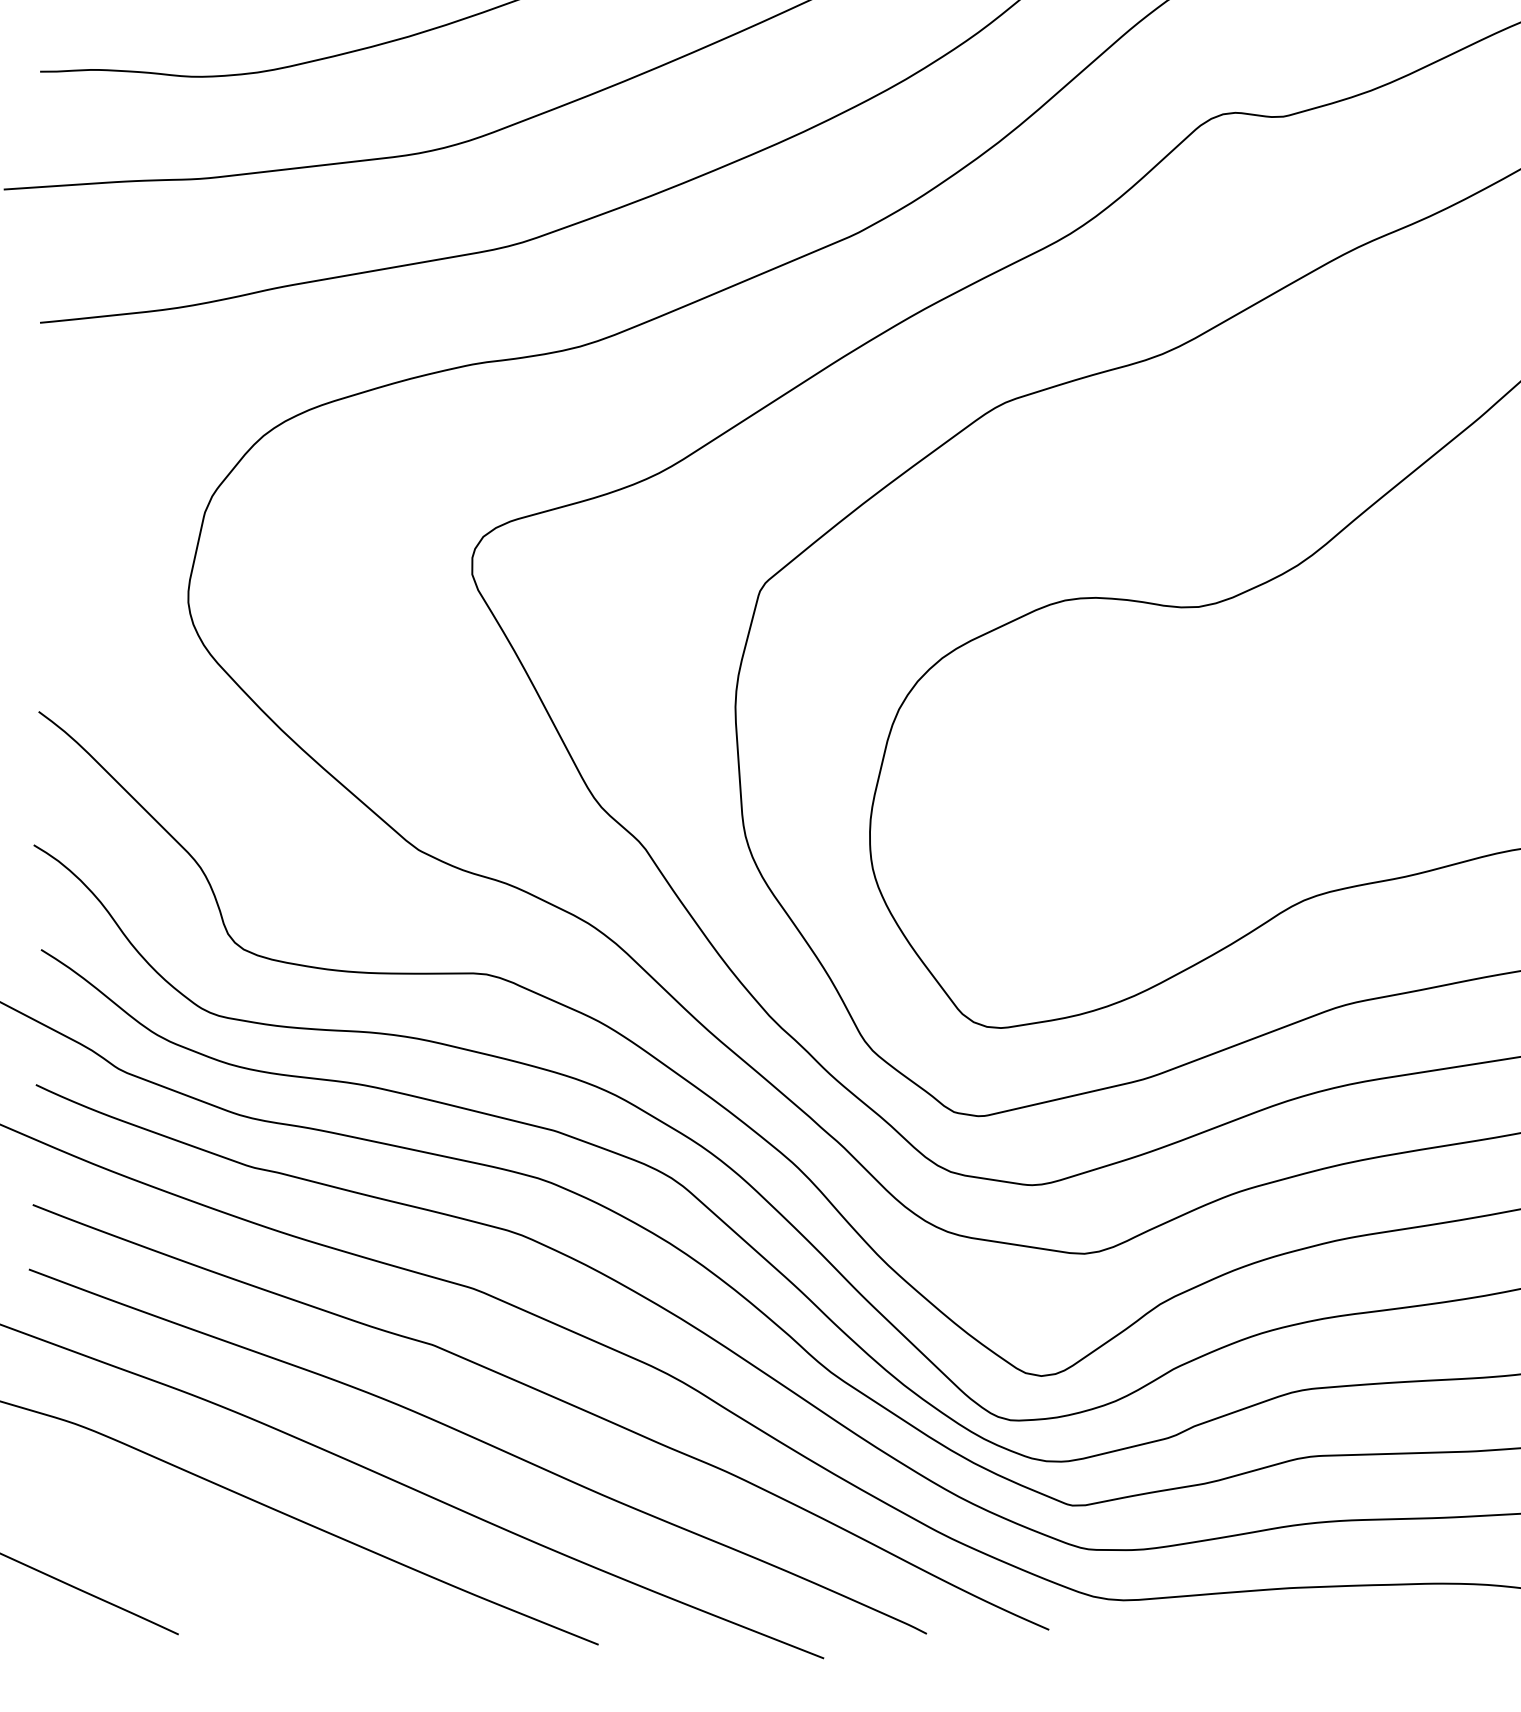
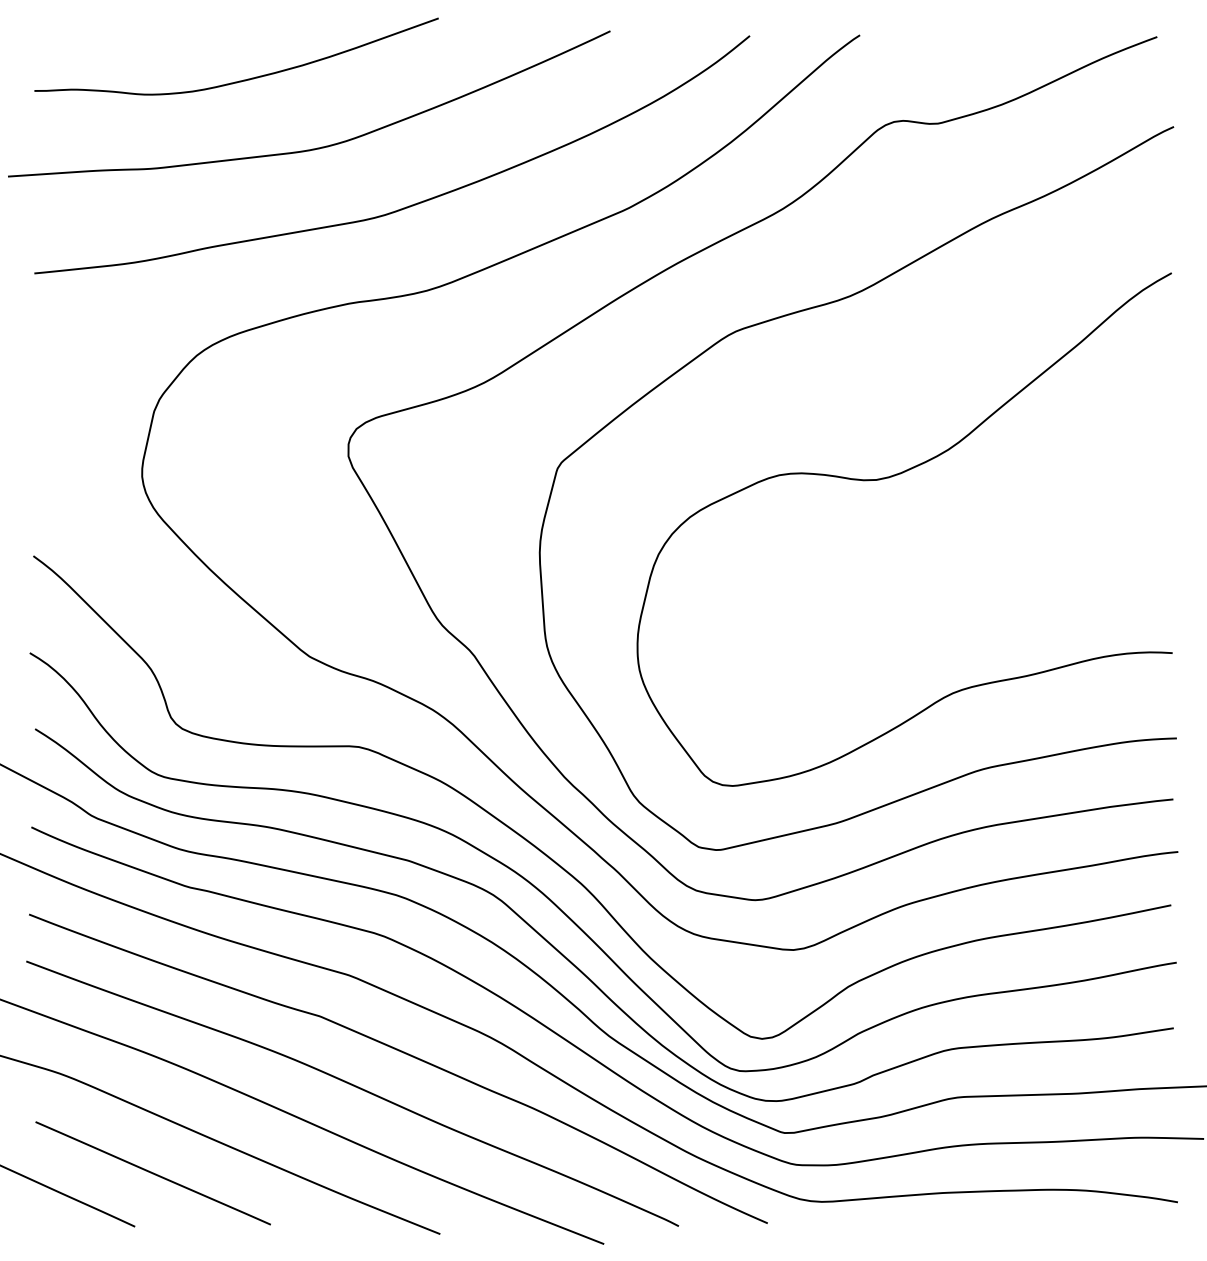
line: (202, 1561) -> (152, 1173), added

